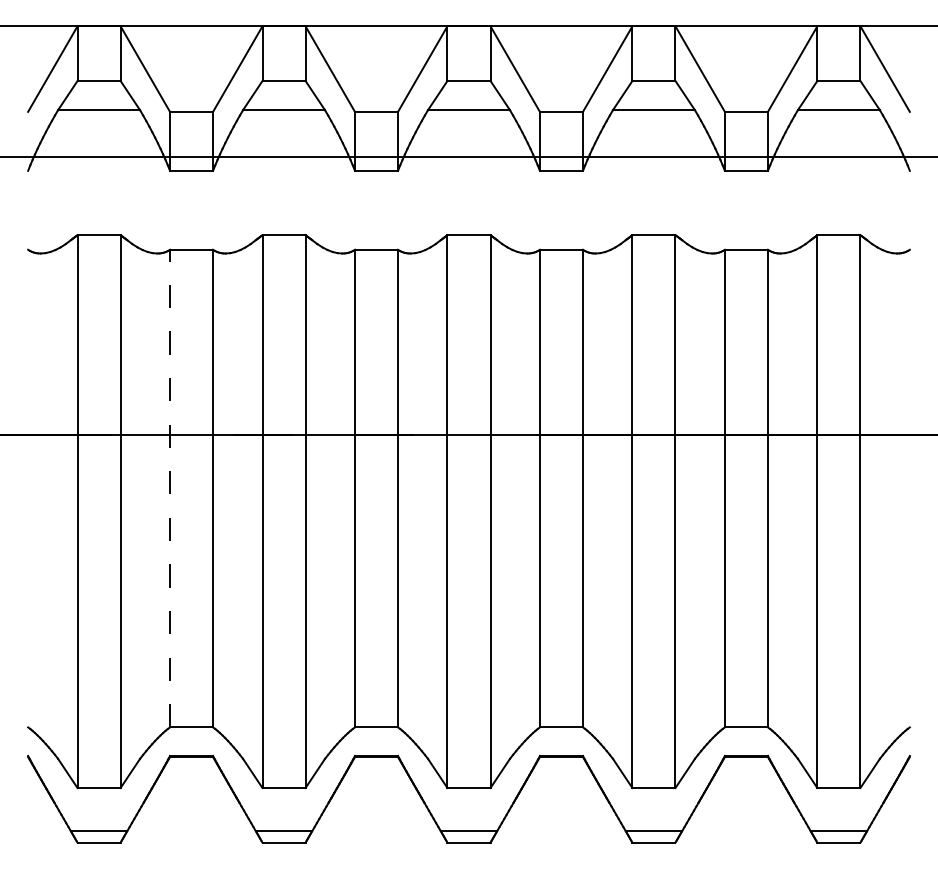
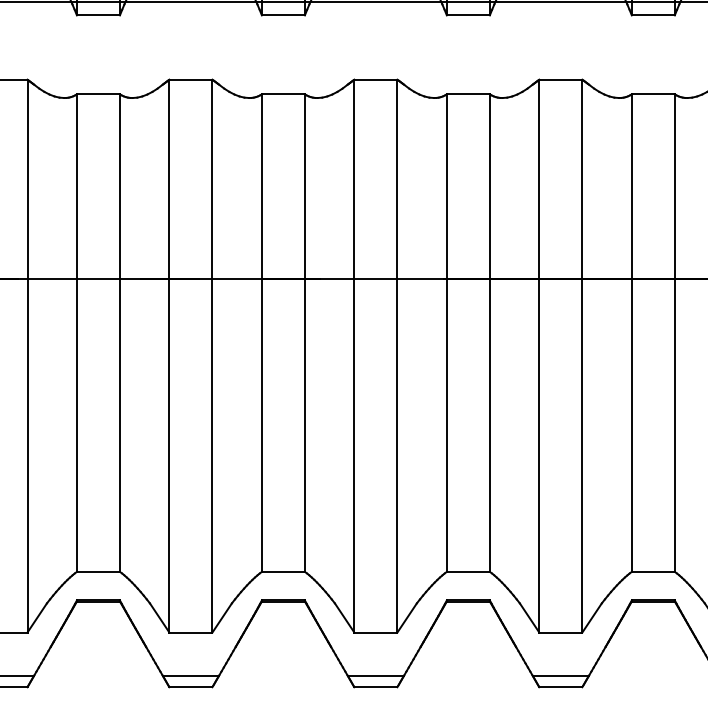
line: (170, 488) -> (77, 333), dashed -> solid

